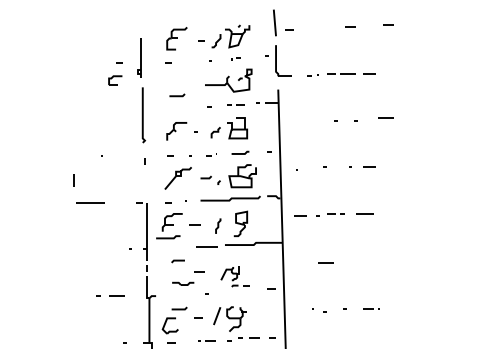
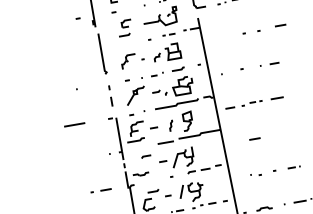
part: (115, 80) -> (126, 23), moved
part: (211, 154) -> (157, 74), size x1.67
line: (73, 180) -> (111, 101), moved
part: (235, 276) -> (190, 160), size x1.67
part: (183, 283) -> (141, 174), moved

